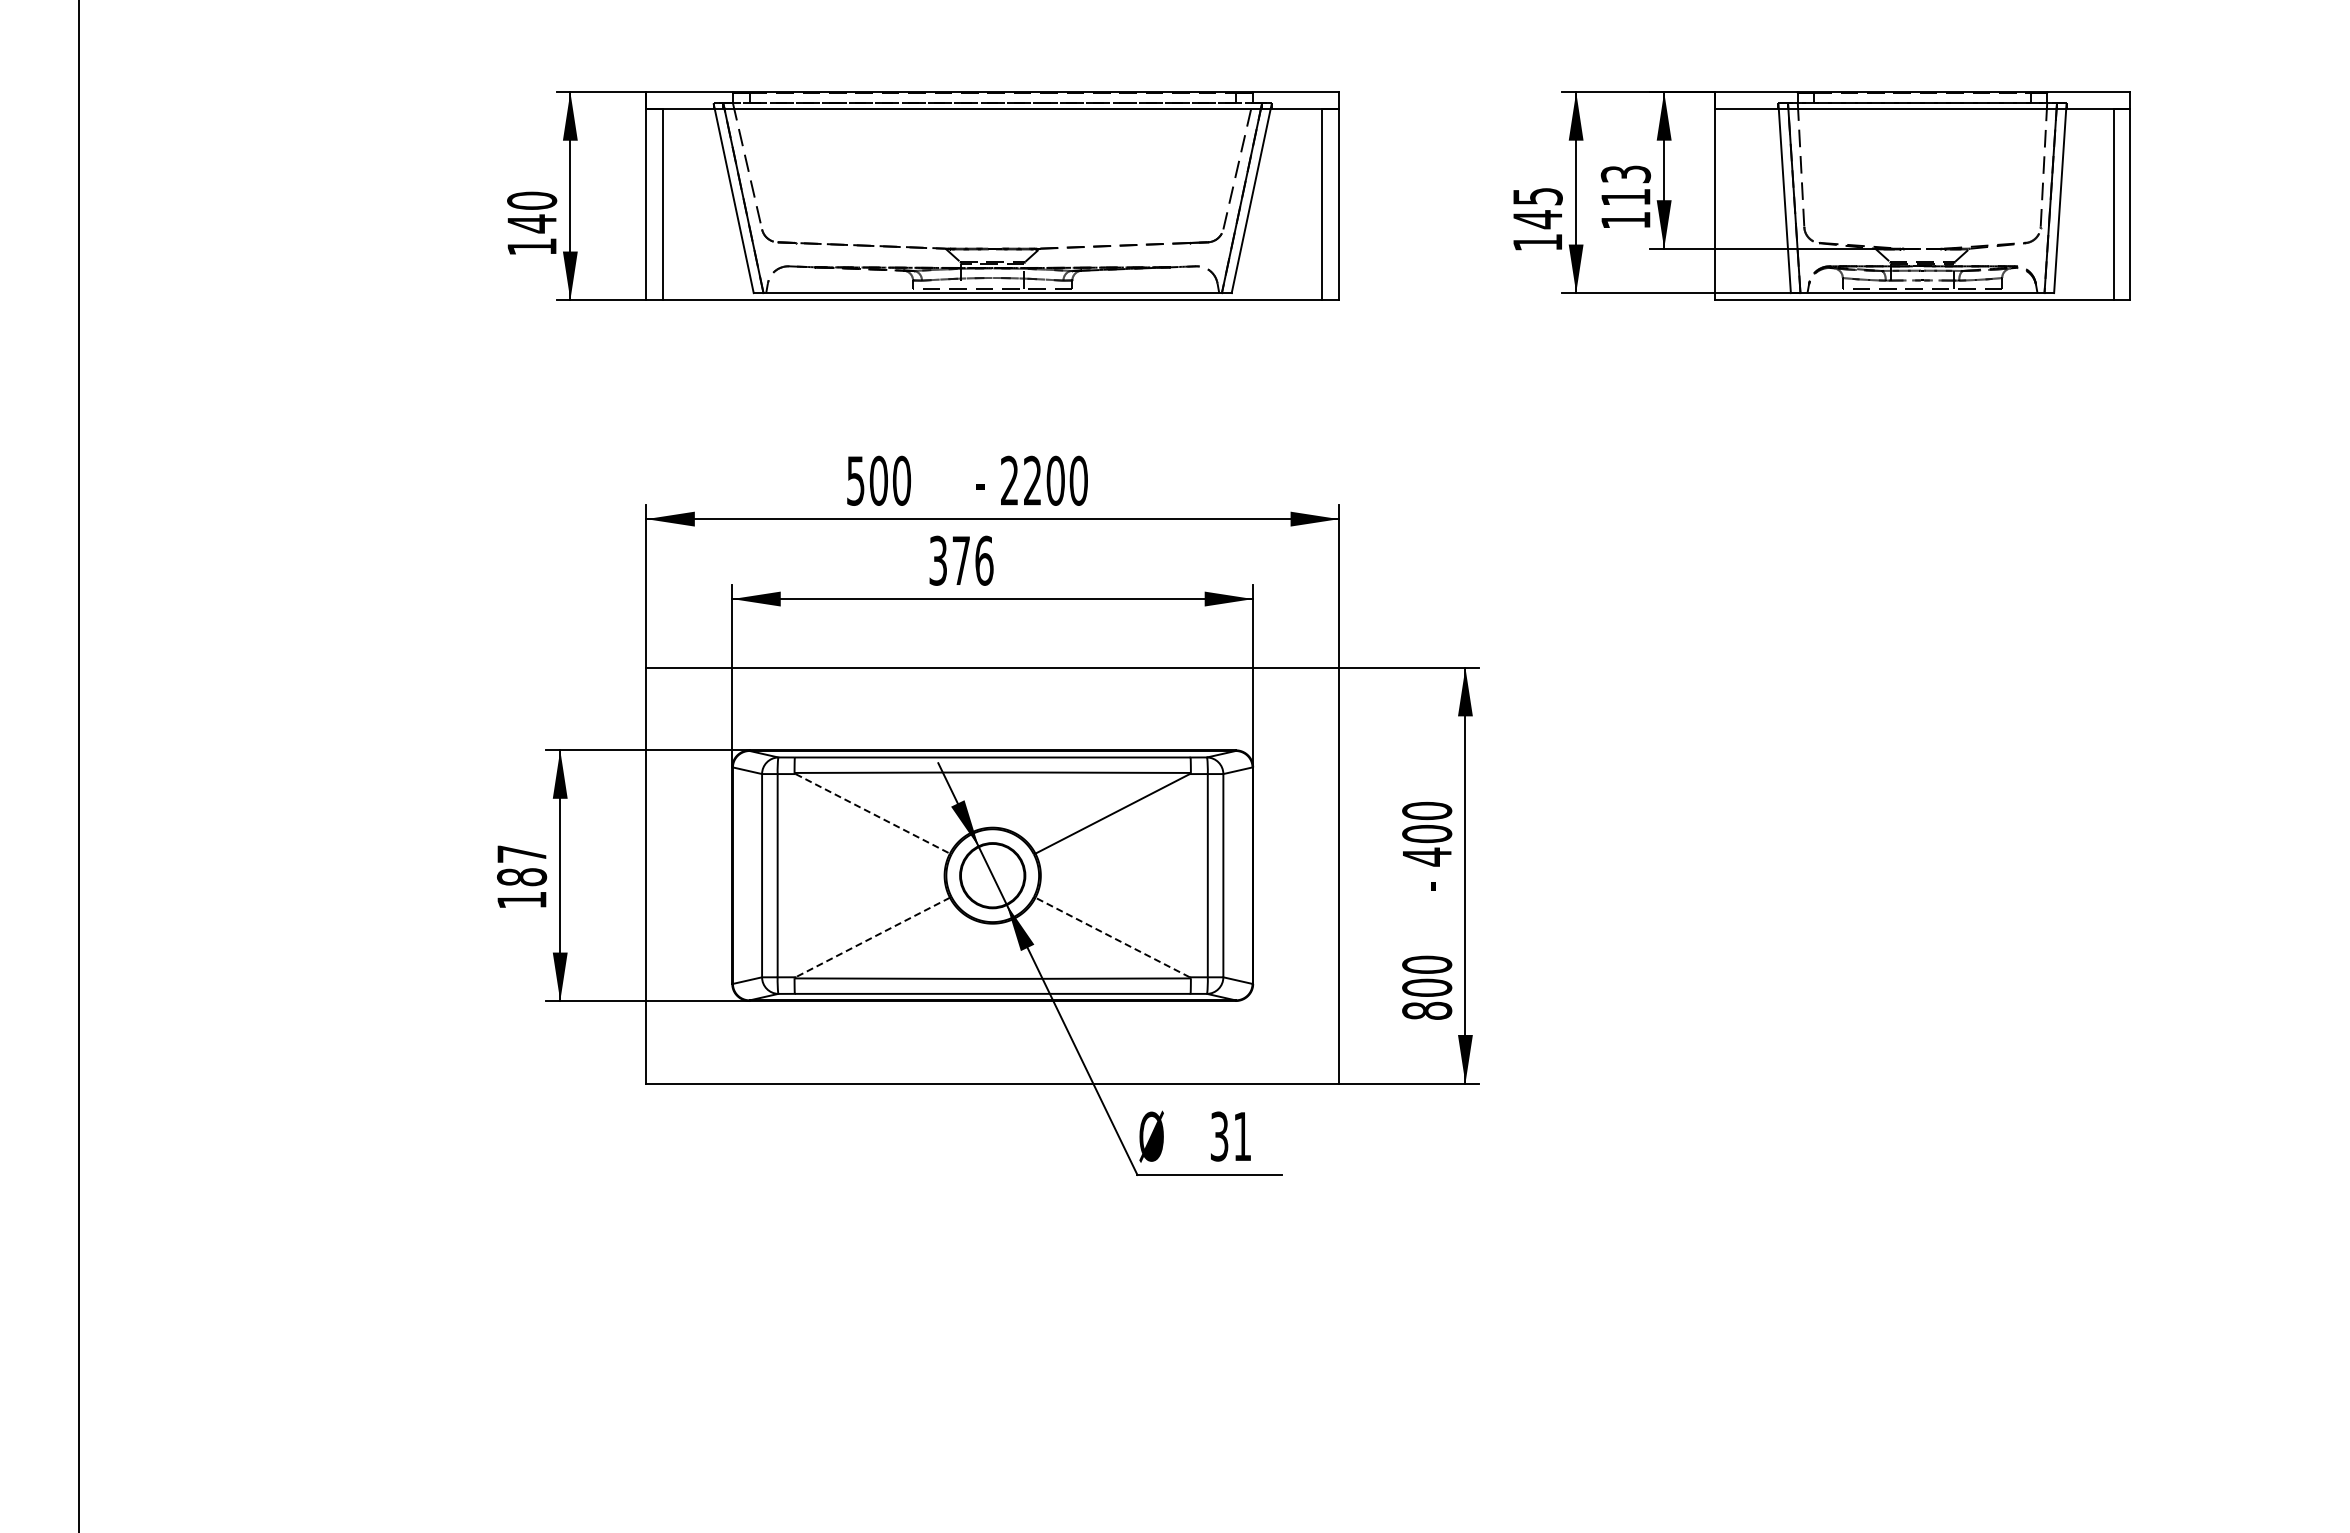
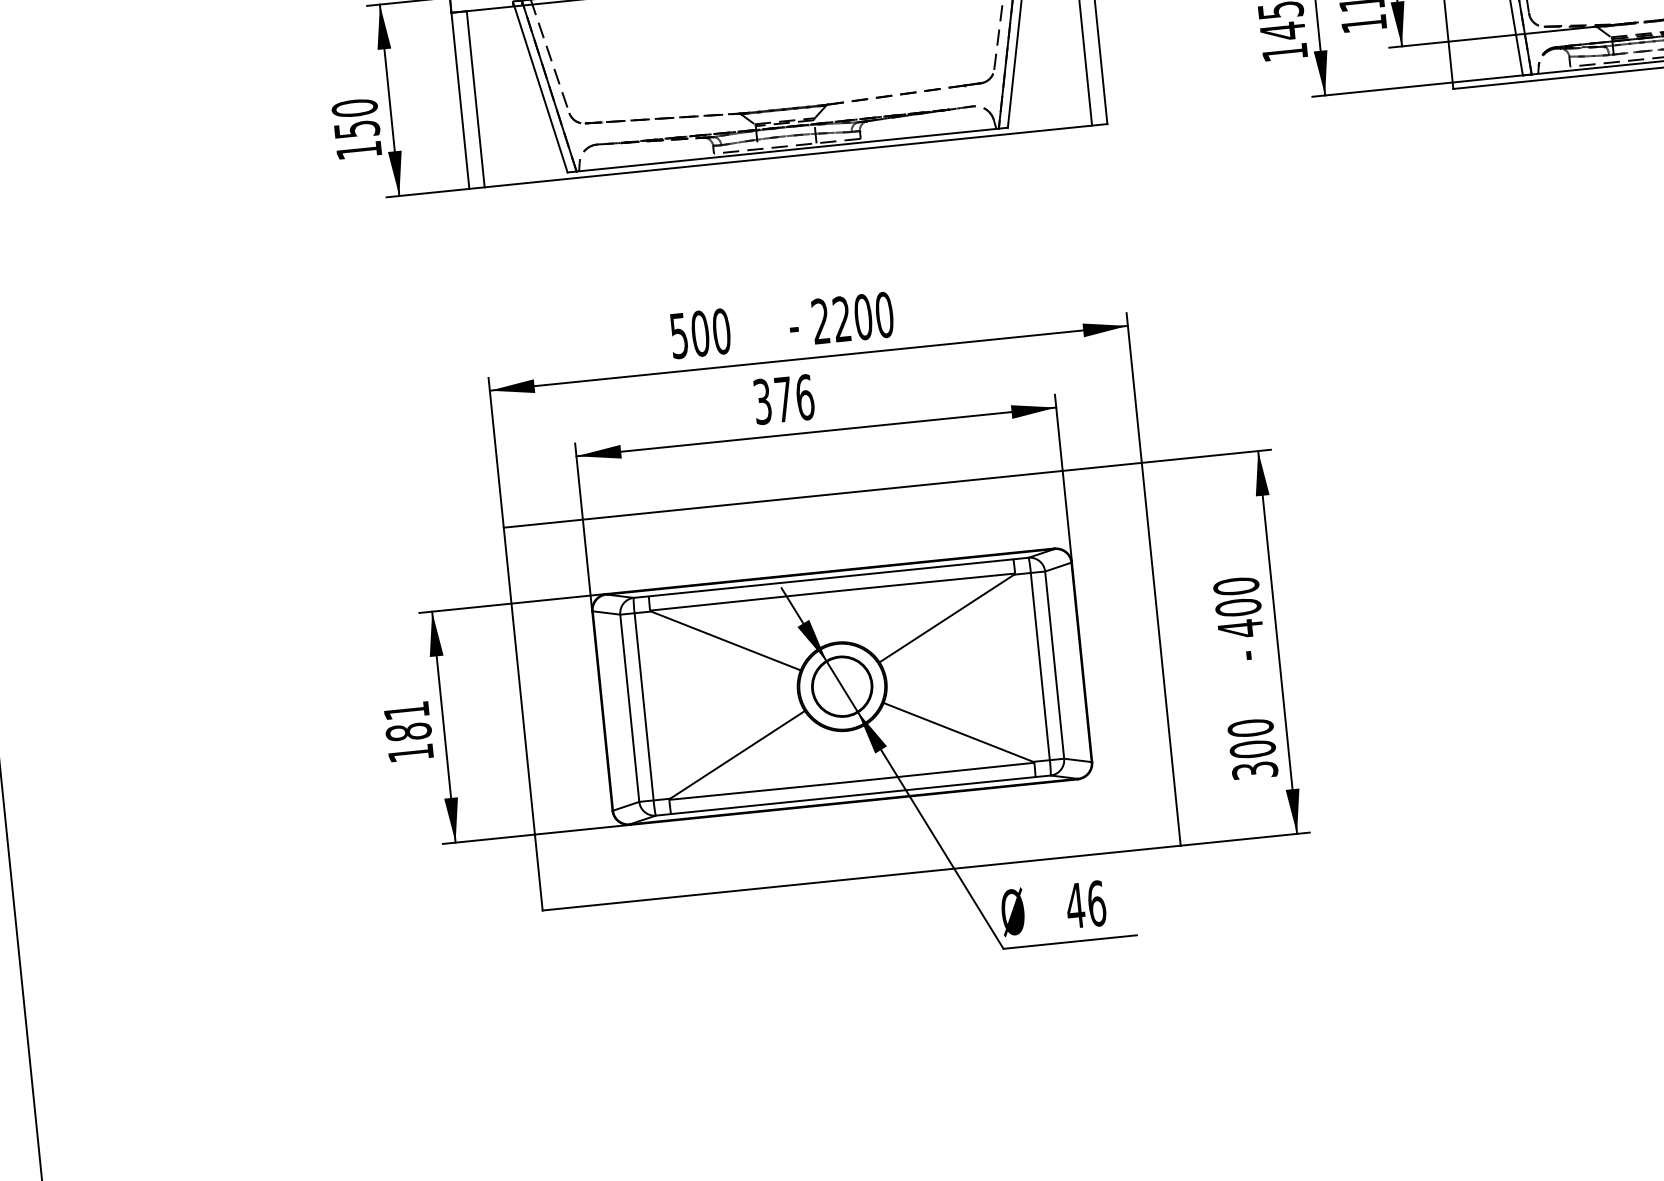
text: (532, 223) -> (357, 129), 140 -> 150
line: (872, 813) -> (725, 640), dashed -> solid
text: (521, 853) -> (406, 710), 187 -> 181
line: (872, 937) -> (737, 754), dashed -> solid
line: (1112, 937) -> (958, 732), dashed -> solid
text: (1427, 1010) -> (1255, 770), 800 -> 300
text: (1230, 1136) -> (1085, 904), 31 -> 46

